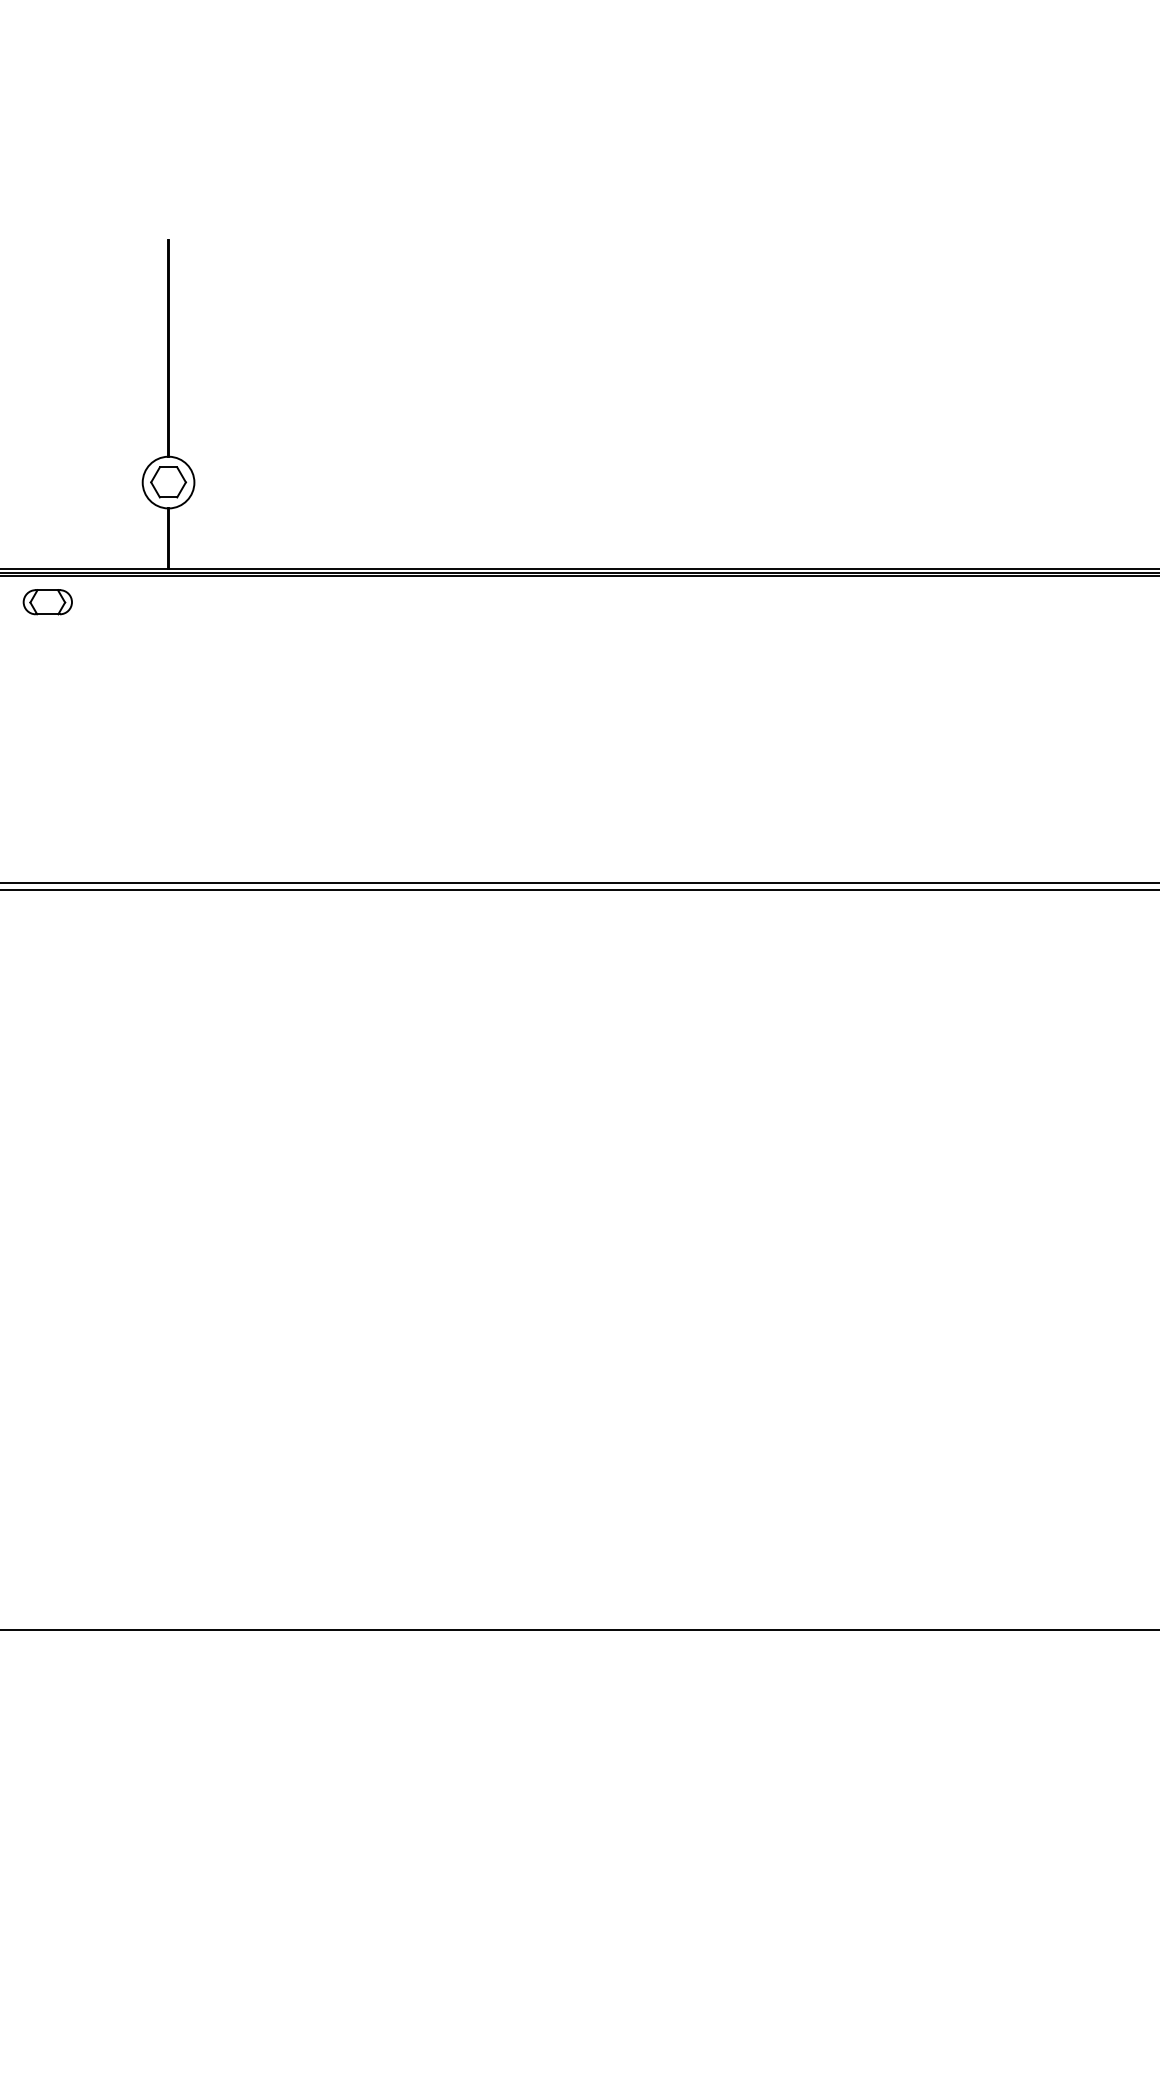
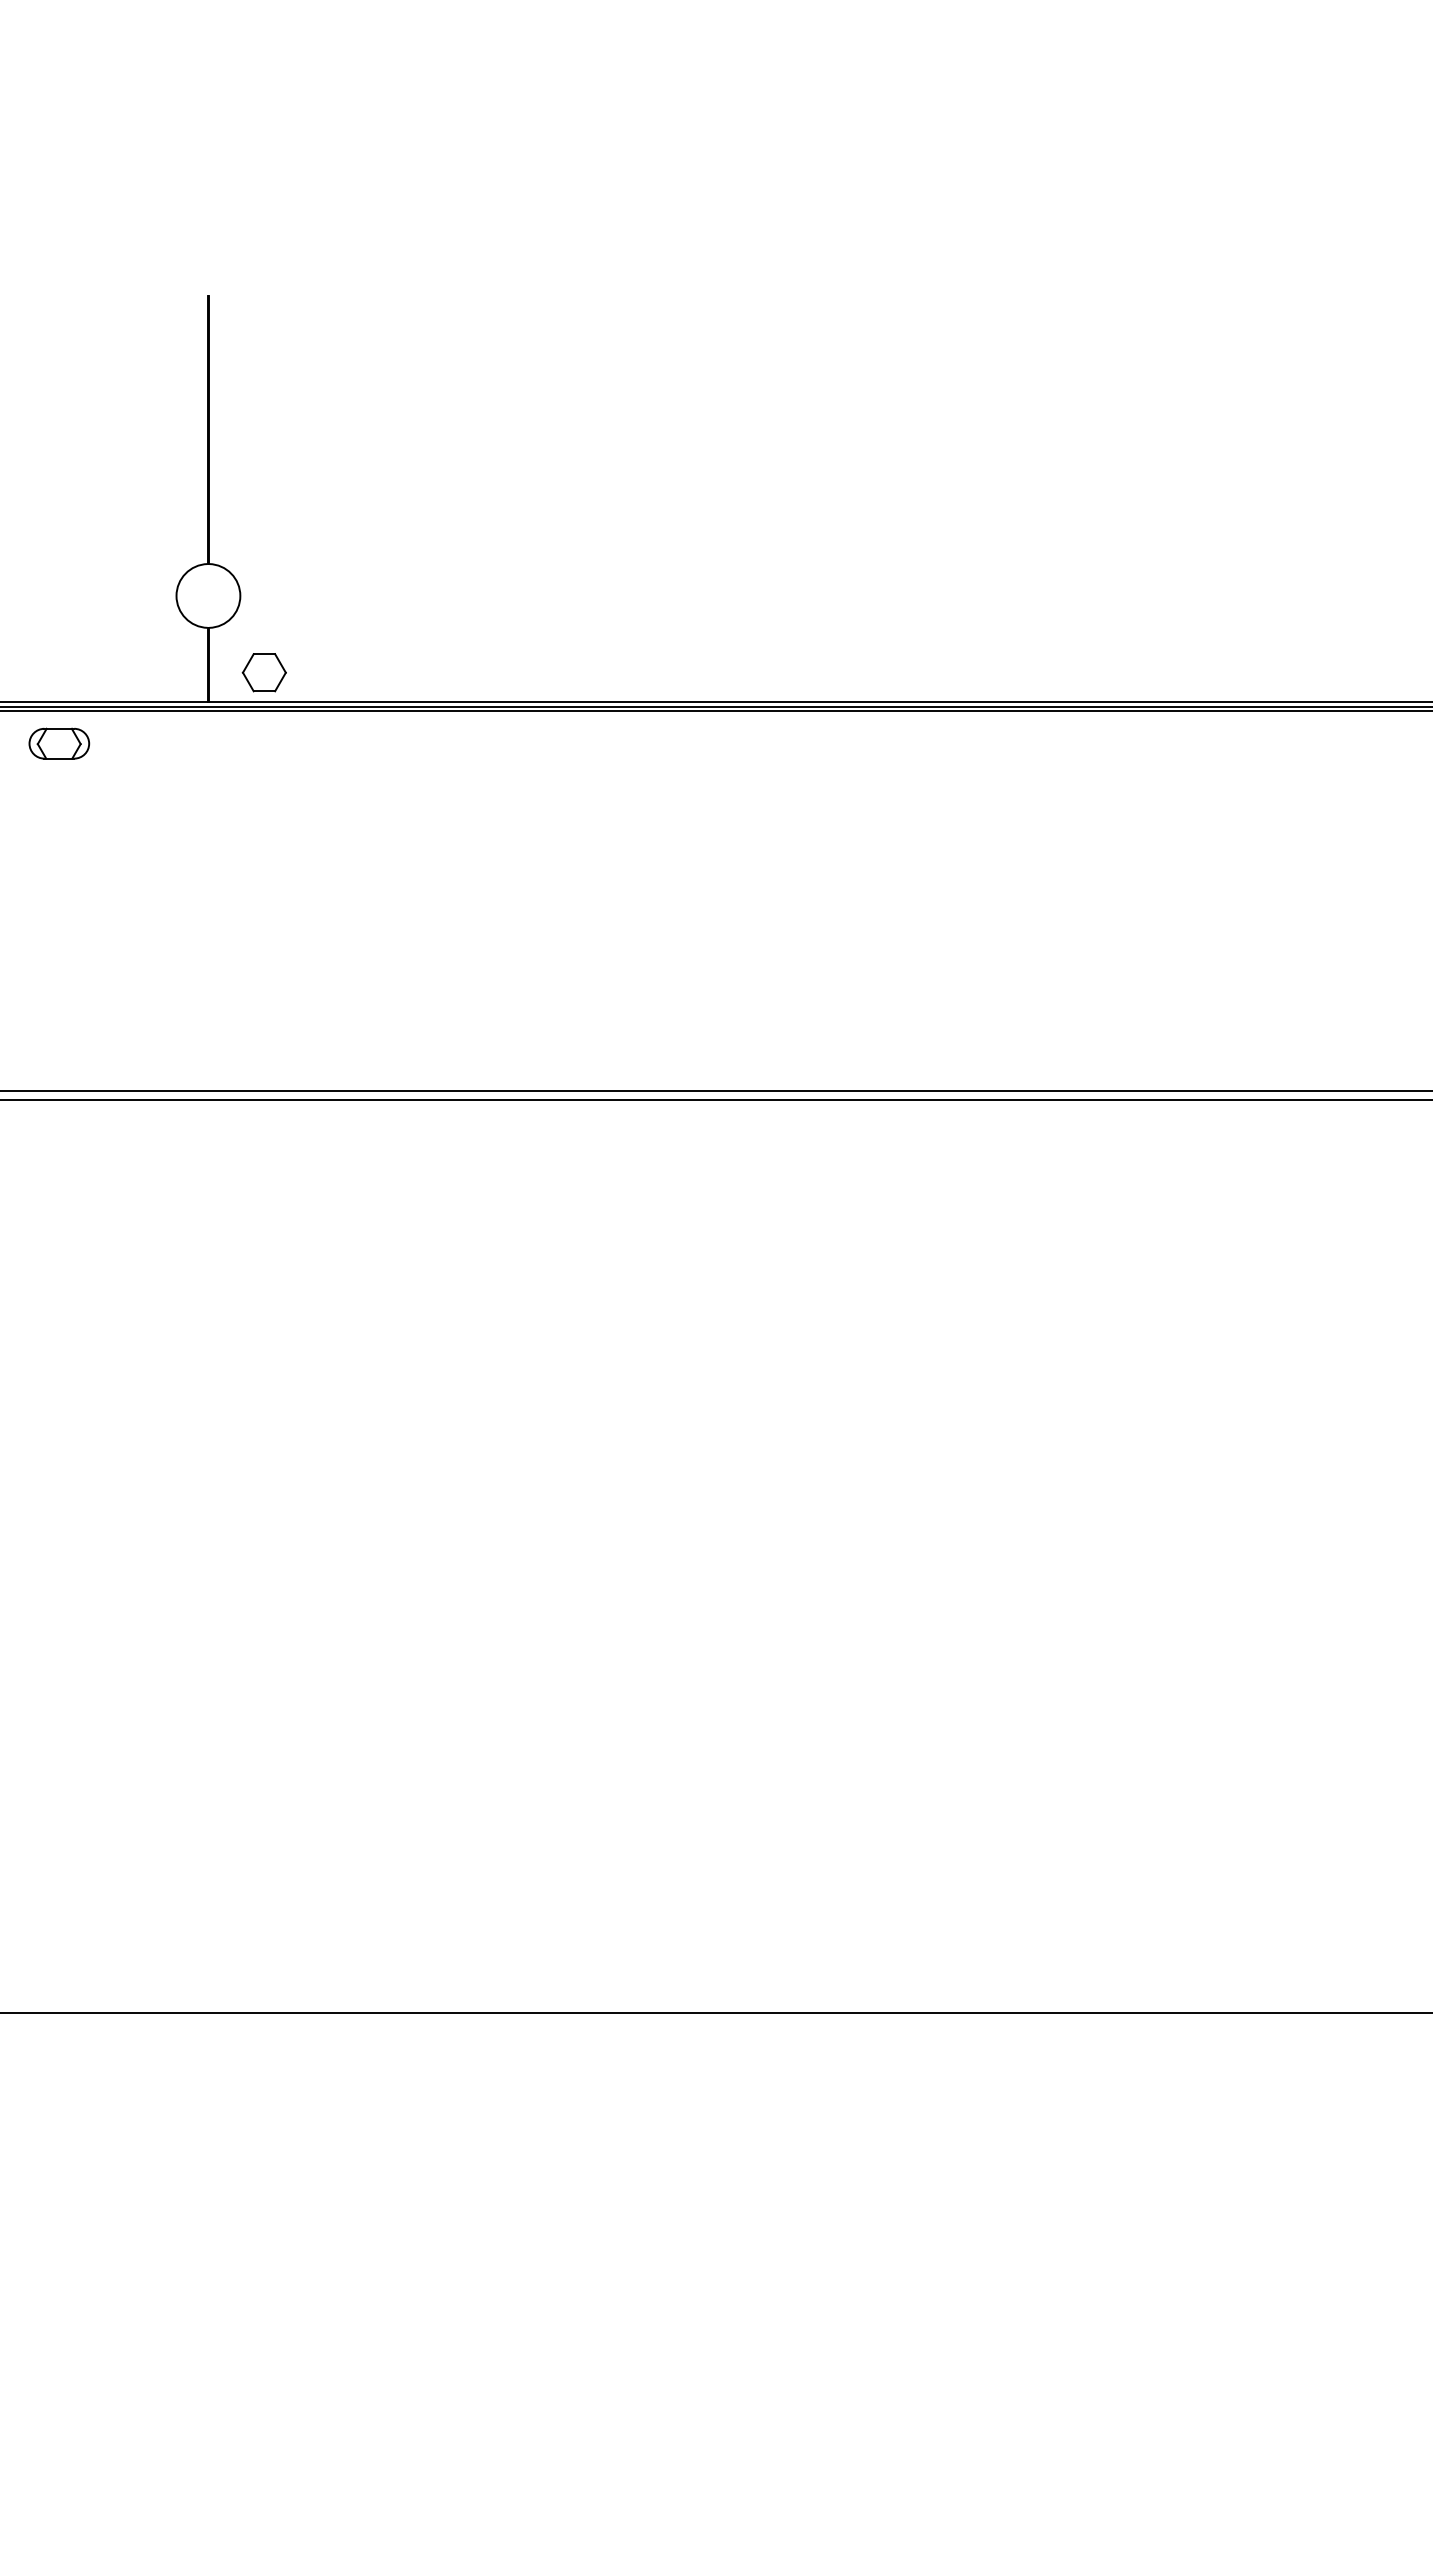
part: (167, 482) -> (263, 672), moved

